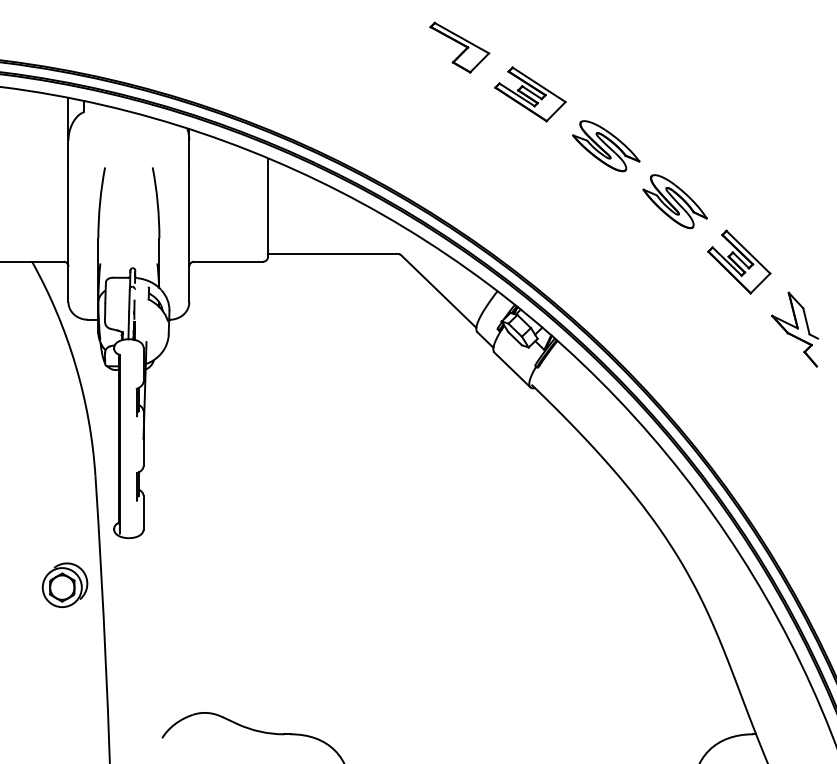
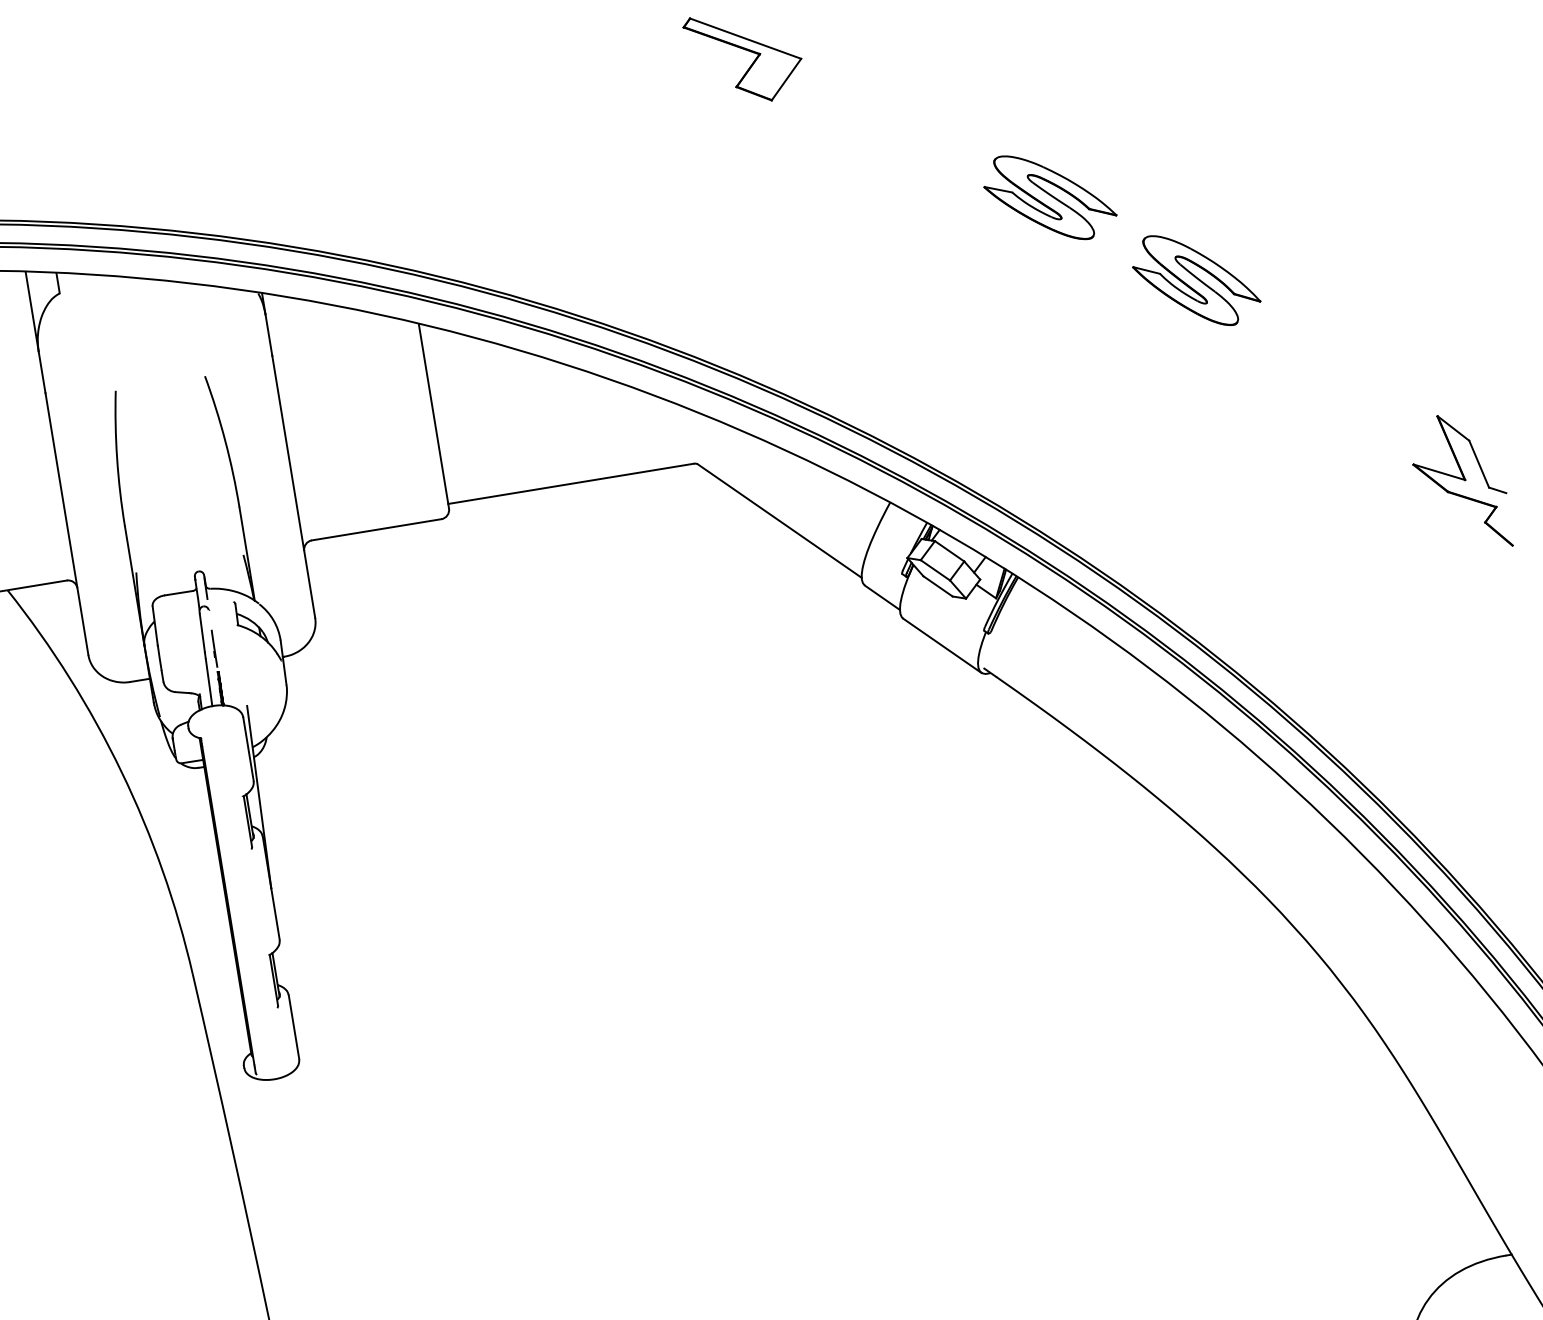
part: (530, 94) -> (891, 123), removed
part: (739, 261) -> (1335, 372), removed
part: (64, 584) -> (167, 1186), removed

